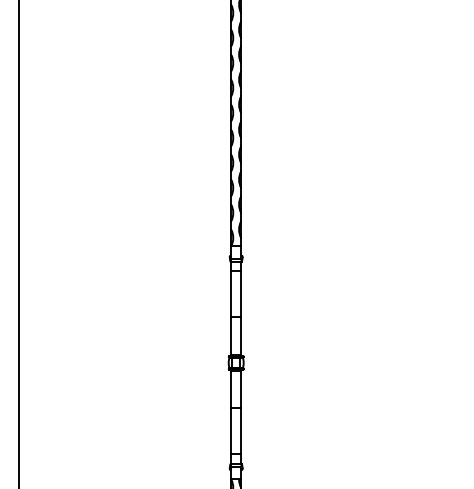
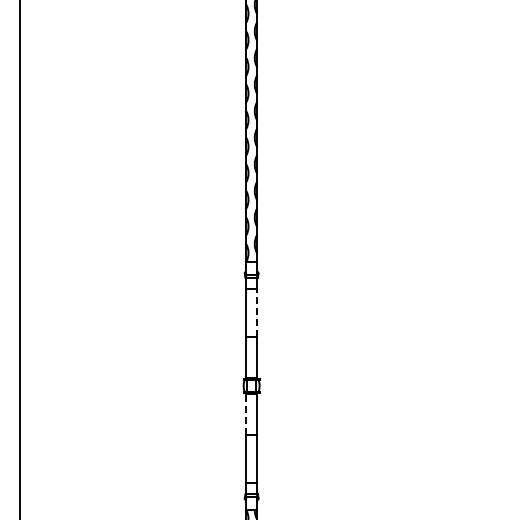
line: (240, 293) -> (256, 312), solid -> dashed
line: (231, 388) -> (246, 413), solid -> dashed

